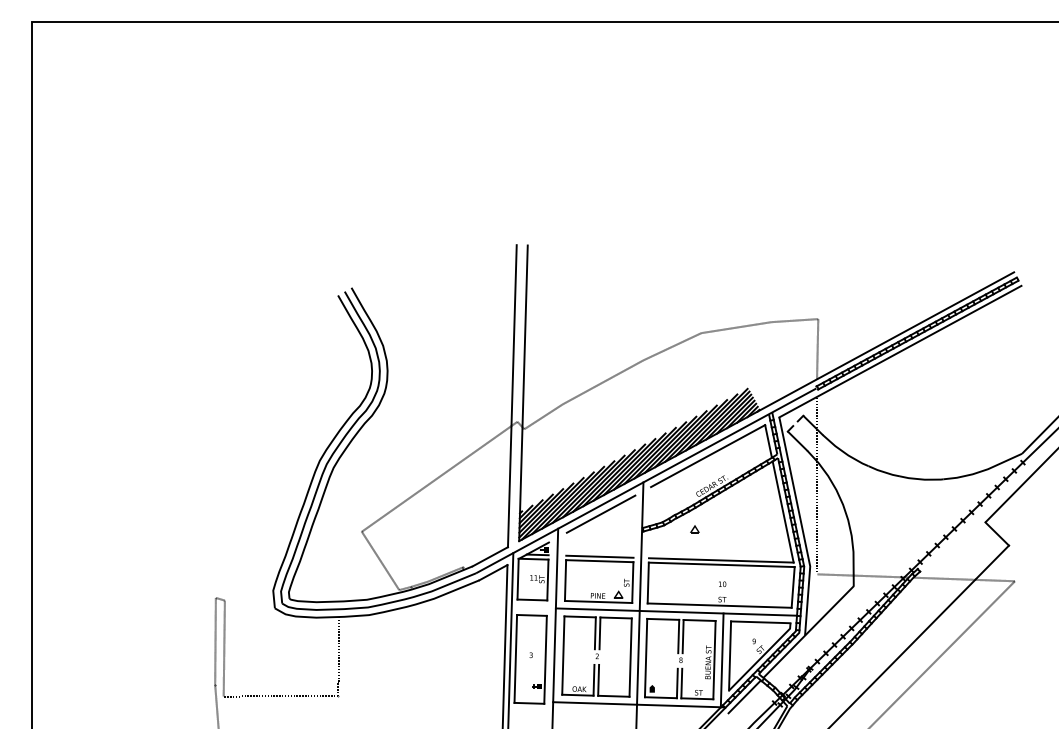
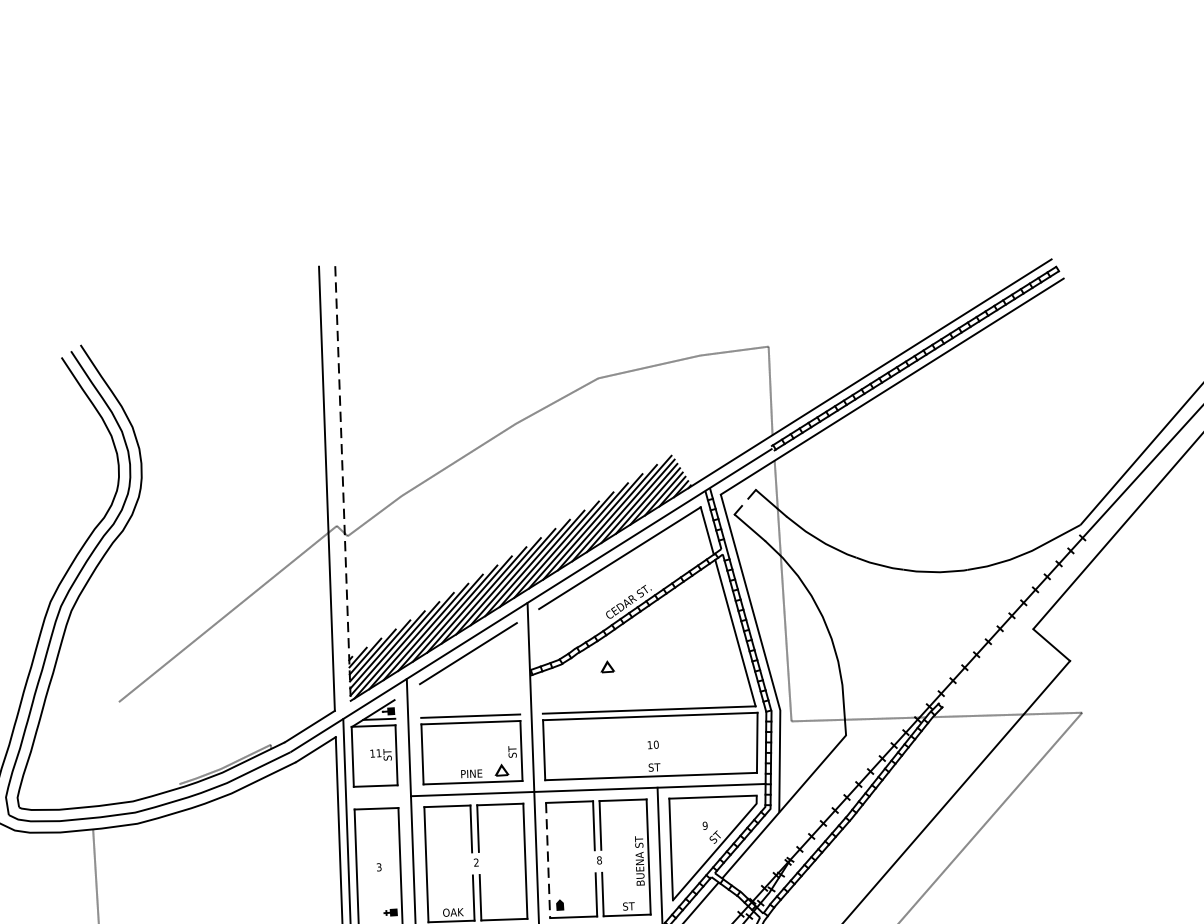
line: (523, 393) -> (343, 483), solid -> dashed
line: (380, 560) -> (149, 742), removed
line: (646, 658) -> (548, 861), solid -> dashed

